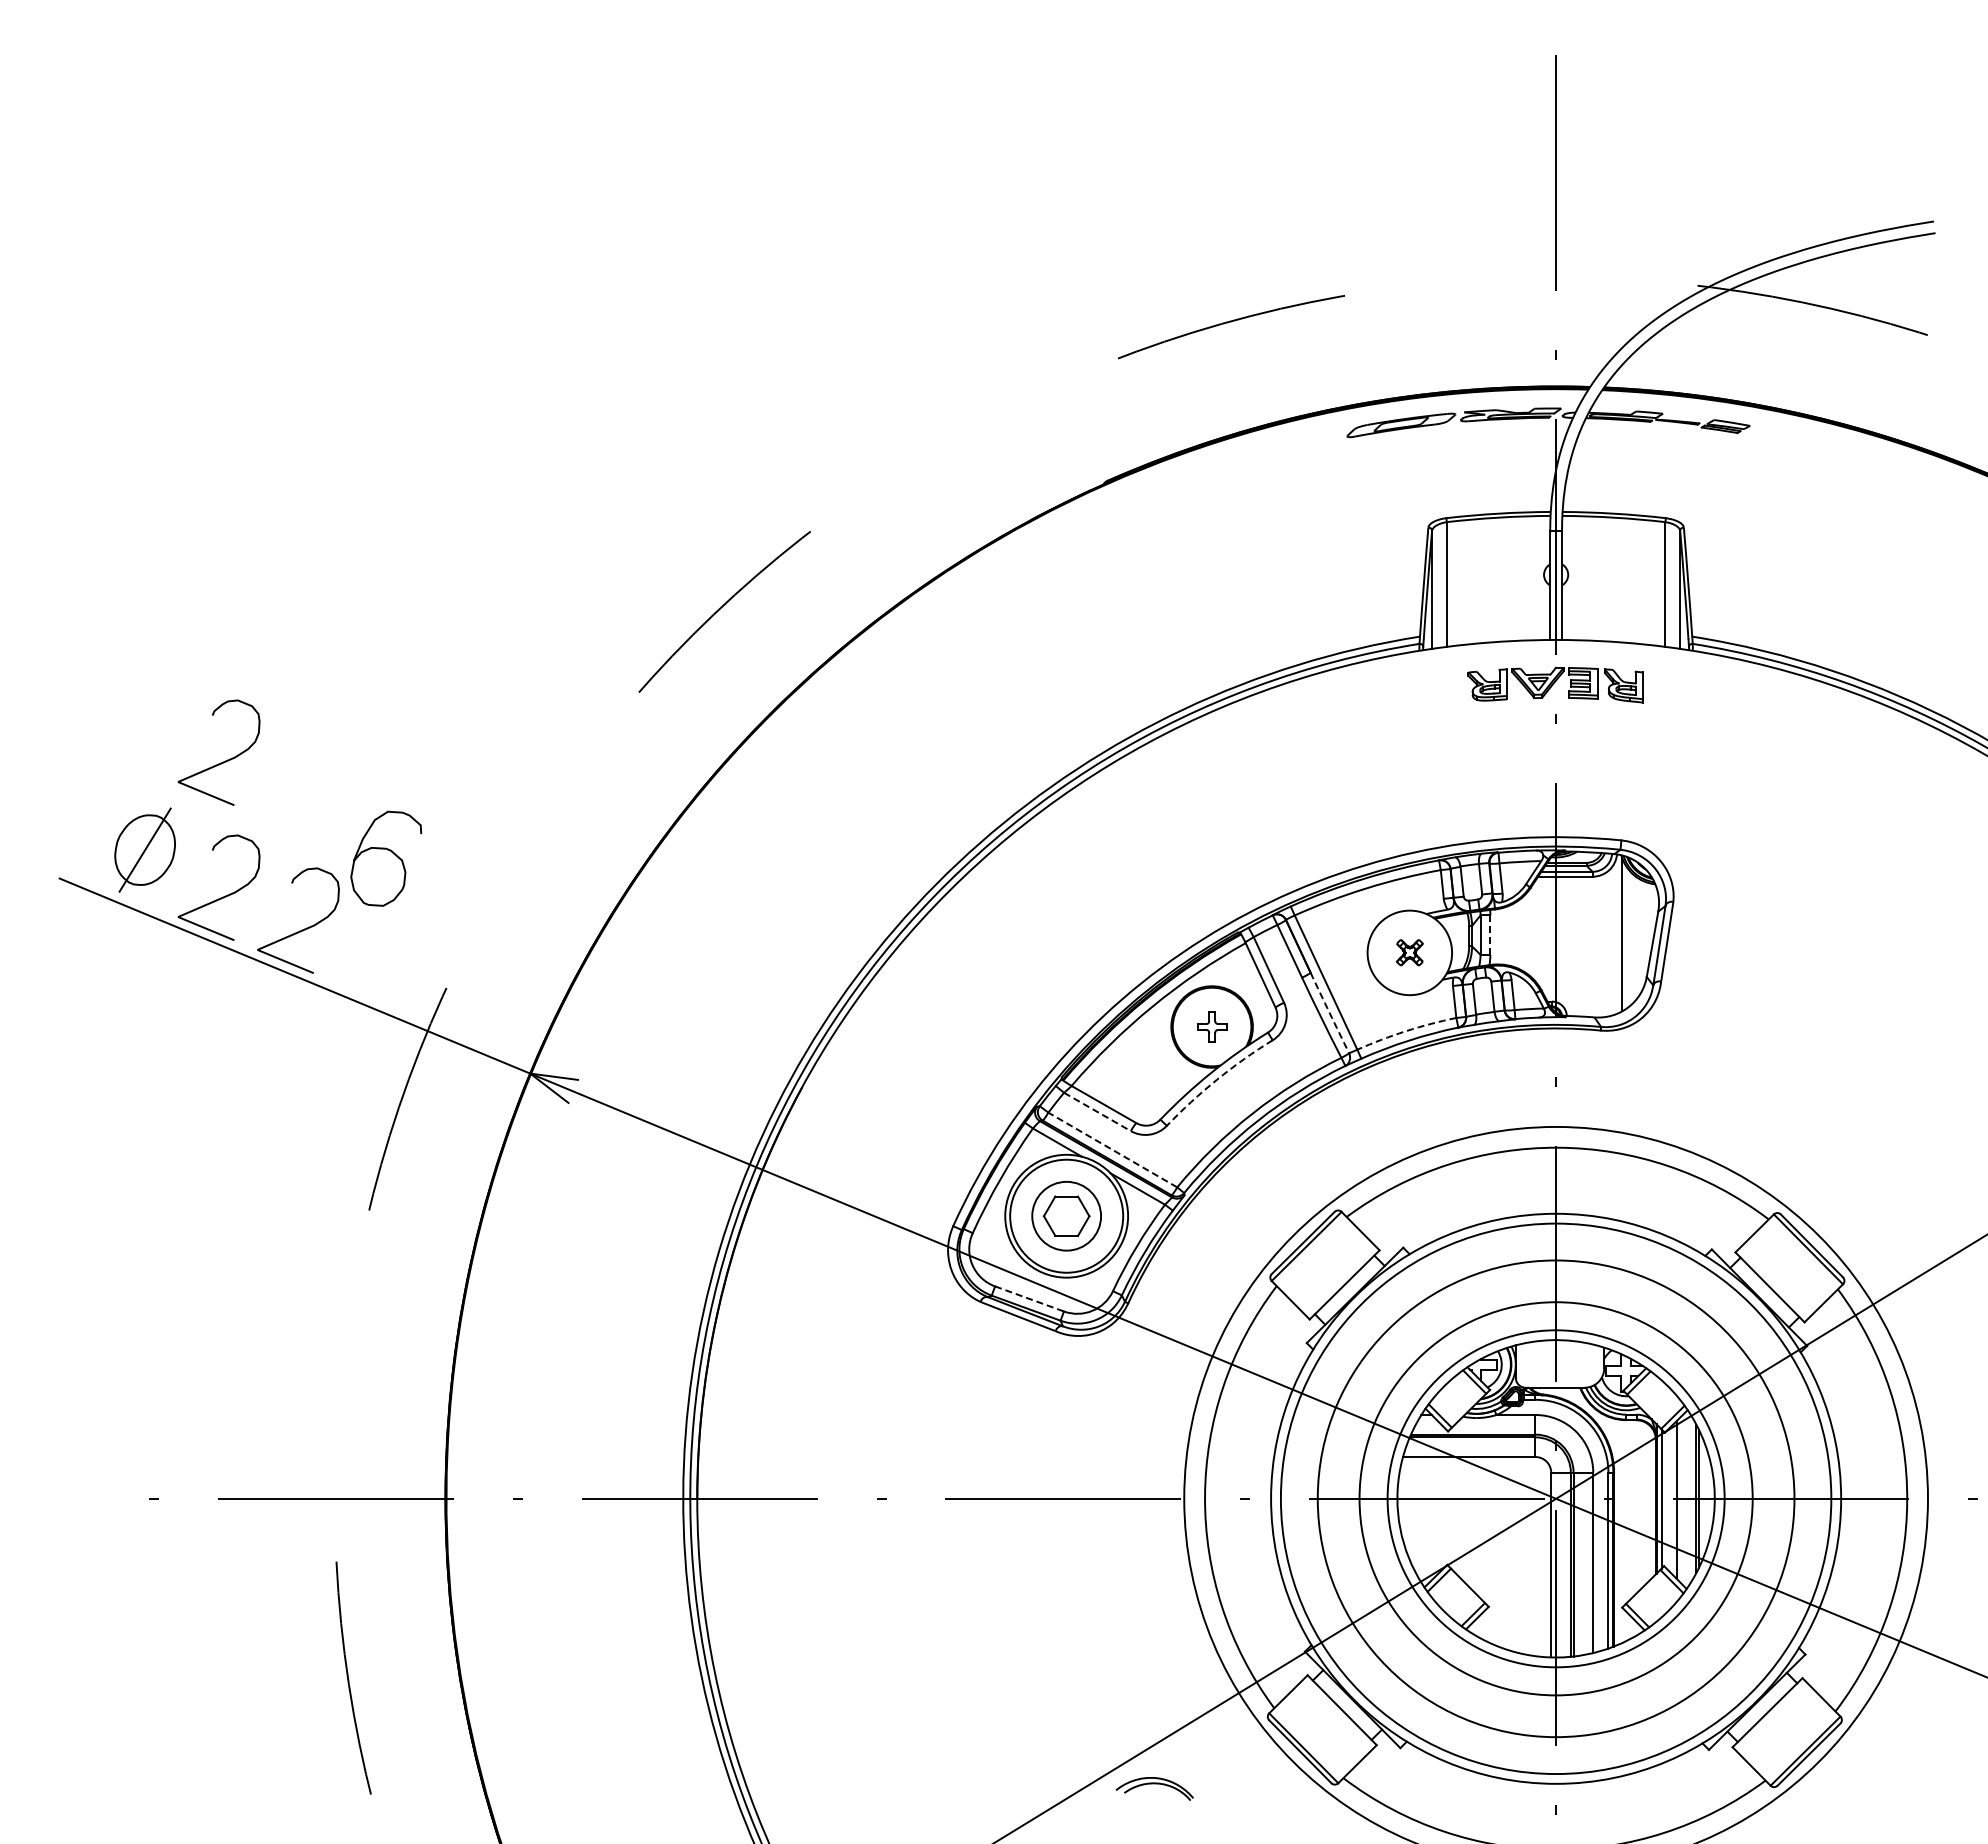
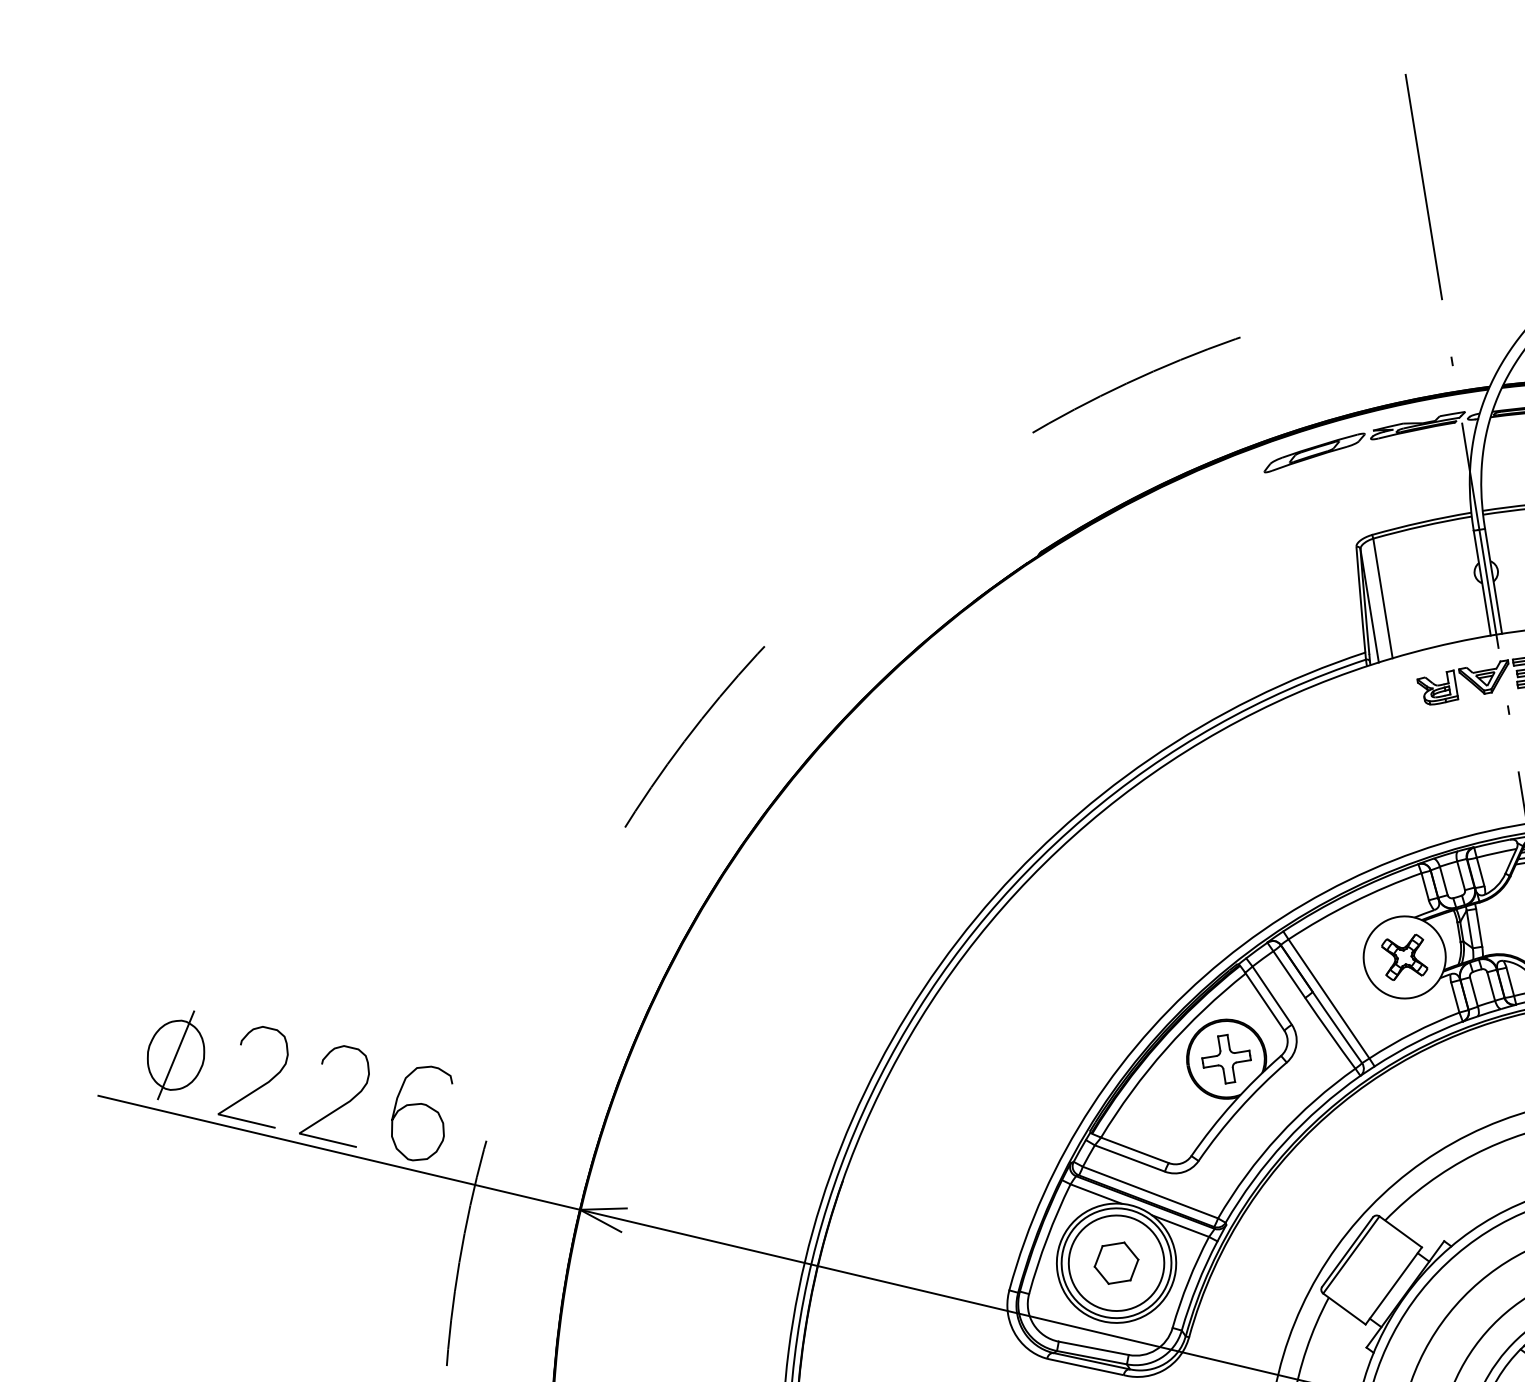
curve: (222, 761) -> (236, 958), removed
curve: (389, 851) -> (424, 1105), moved
line: (1490, 935) -> (1479, 928), dashed -> solid
part: (1409, 952) -> (1404, 957), size x1.67
arc: (1329, 1013) -> (1337, 1028), dashed -> solid
part: (1212, 1026) -> (1226, 1058), size x1.67
arc: (1406, 1031) -> (1413, 1033), dashed -> solid
arc: (1217, 1079) -> (1239, 1108), dashed -> solid
line: (1097, 1111) -> (1129, 1158), dashed -> solid
line: (1112, 1150) -> (1150, 1193), dashed -> solid
circle: (1066, 1216) -> (1116, 1263), size x1.43
line: (1029, 1298) -> (1093, 1347), dashed -> solid

